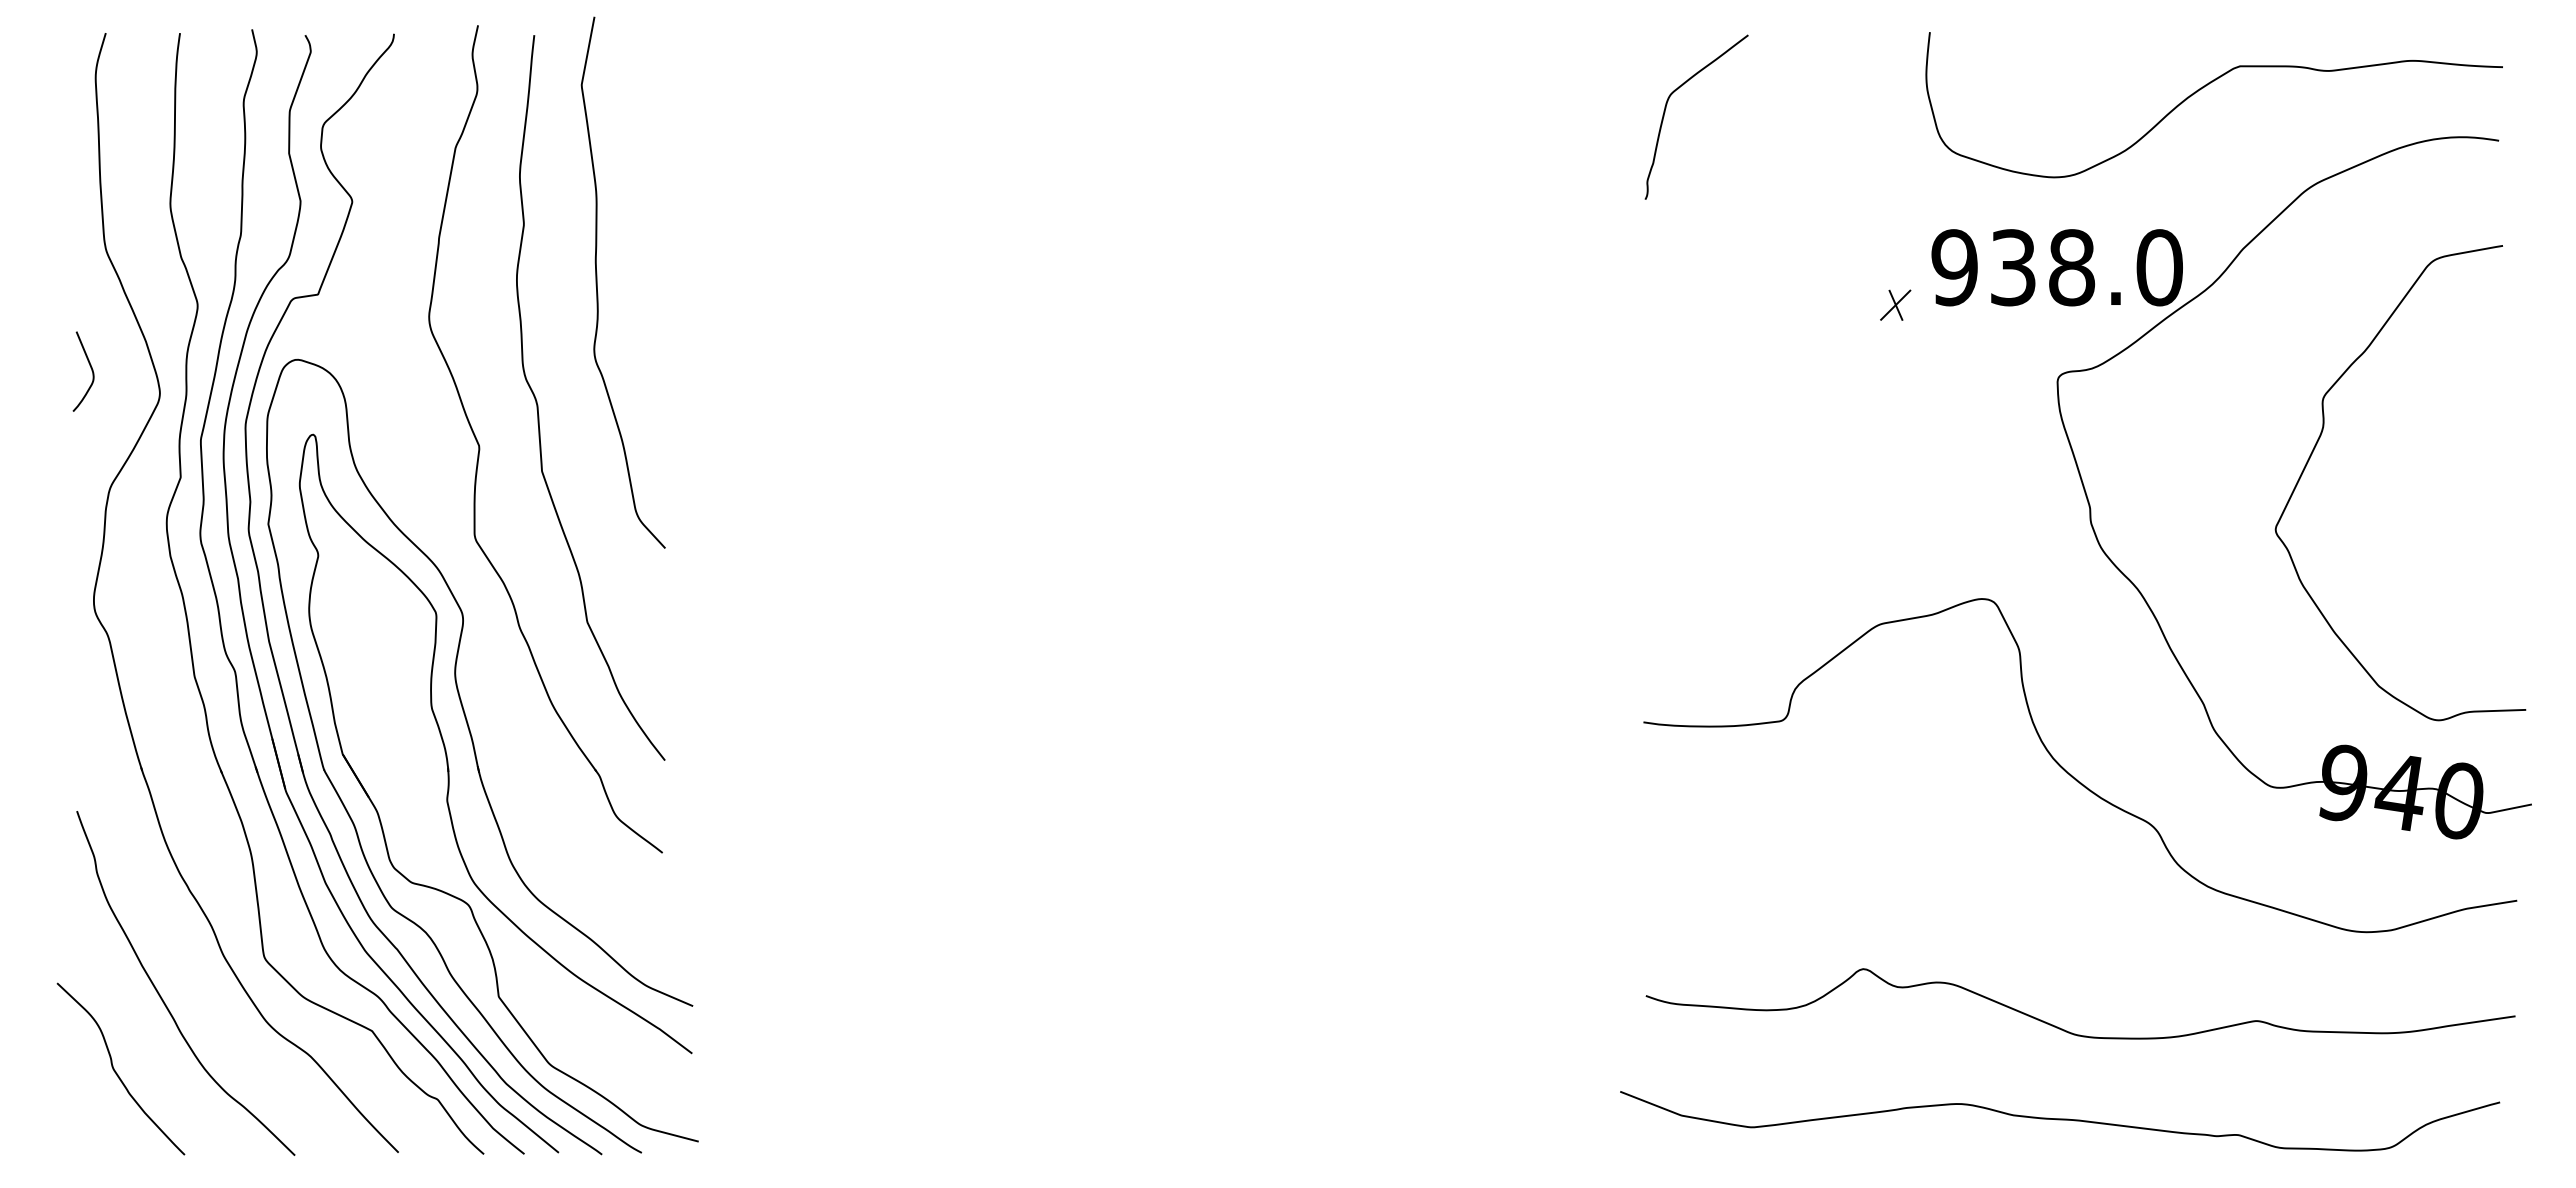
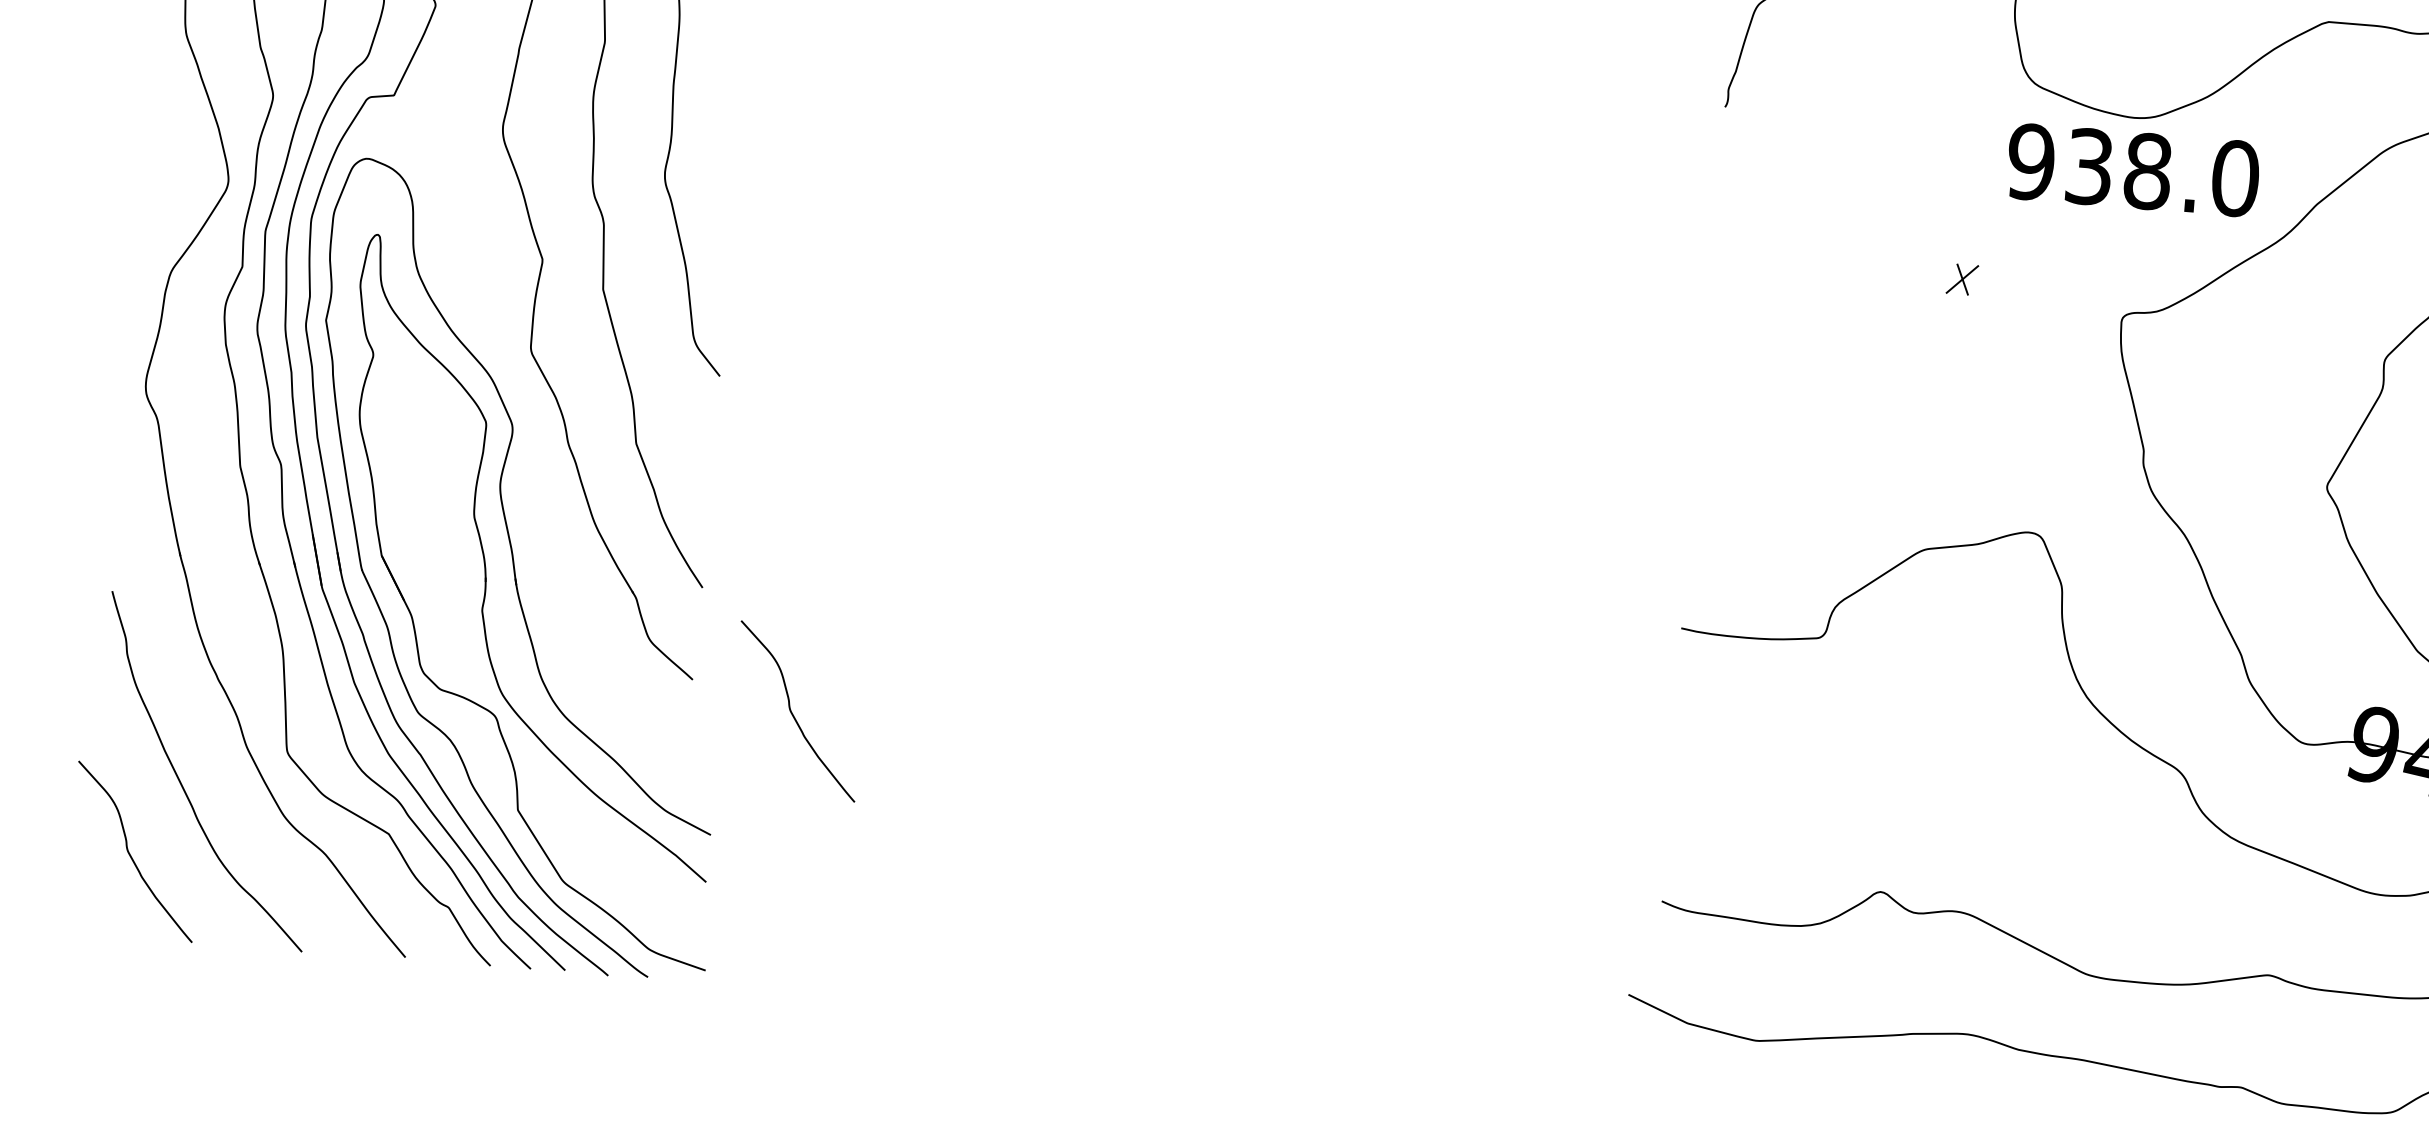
text: (2056, 267) -> (2132, 170), moved
part: (1895, 304) -> (1962, 278), moved
curve: (90, 368) -> (161, 150), removed
curve: (765, 878) -> (793, 713), added

